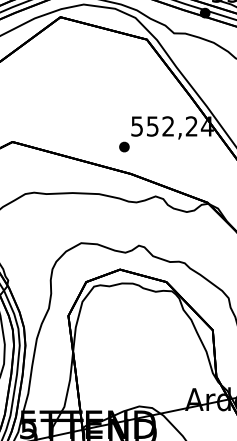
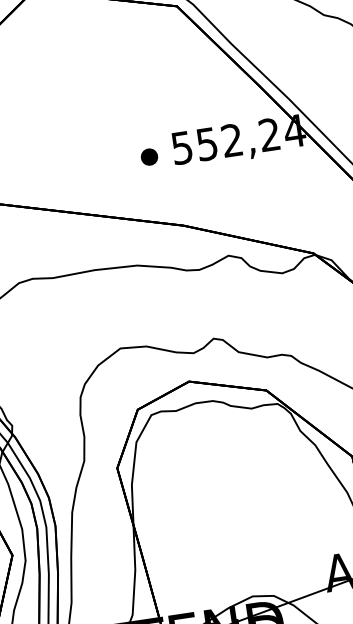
part: (124, 146) -> (149, 156), moved

